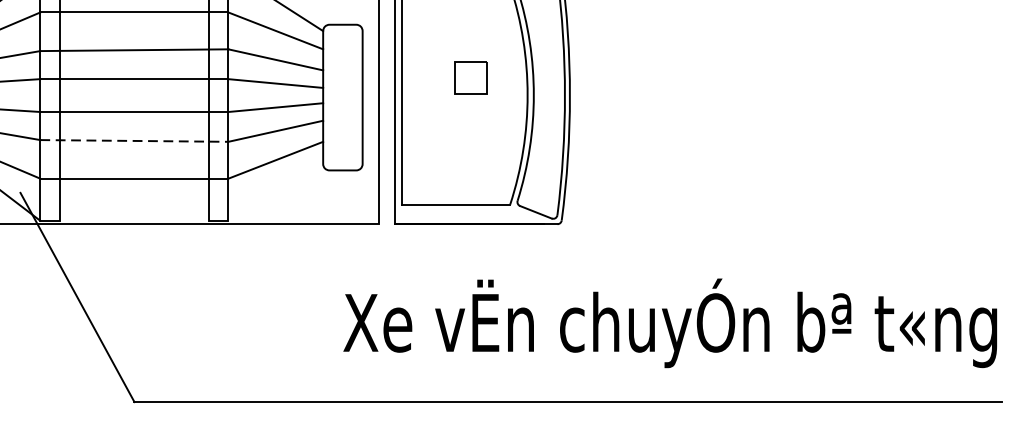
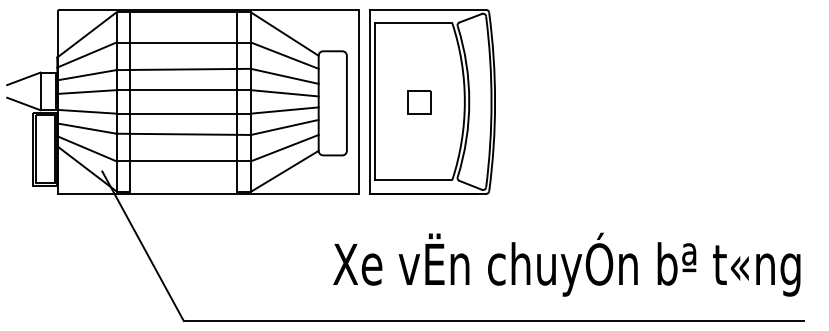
part: (471, 78) -> (419, 102), moved
line: (135, 141) -> (184, 134), dashed -> solid
line: (275, 191) -> (284, 170), added

